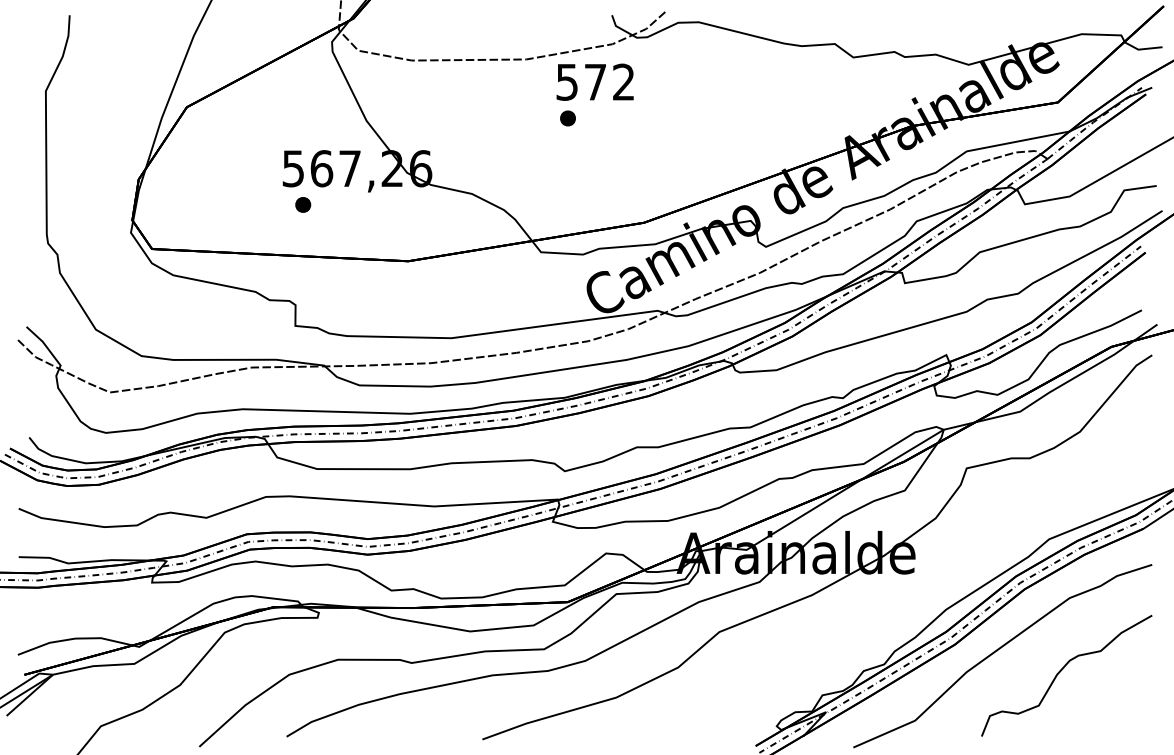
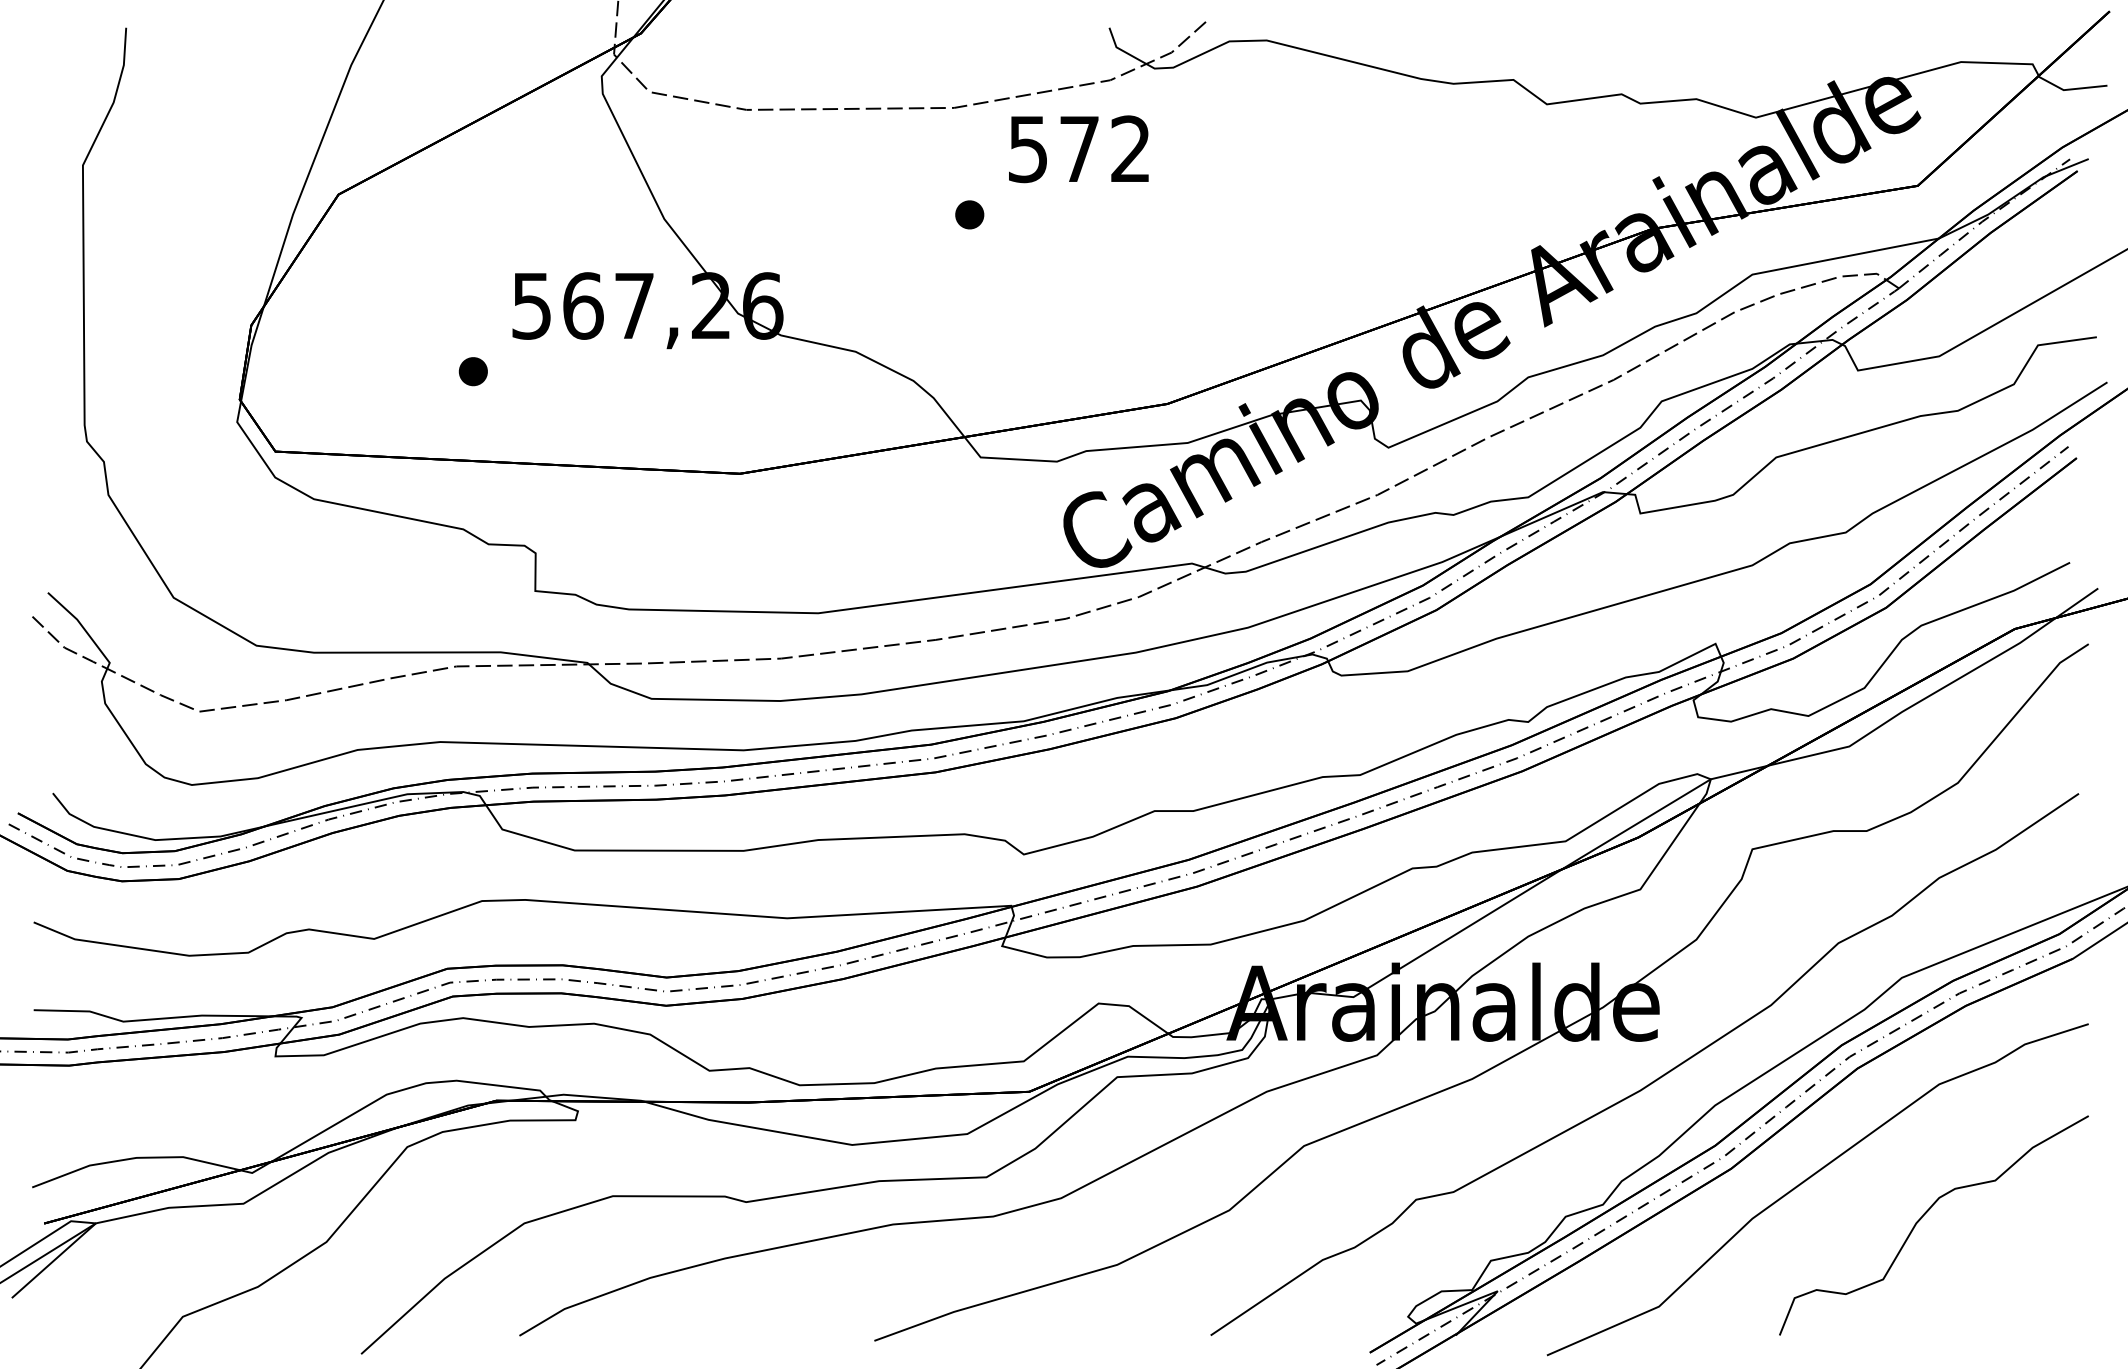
part: (567, 118) -> (968, 214), moved
part: (303, 204) -> (473, 370), moved
curve: (913, 594) -> (1655, 1077), added

